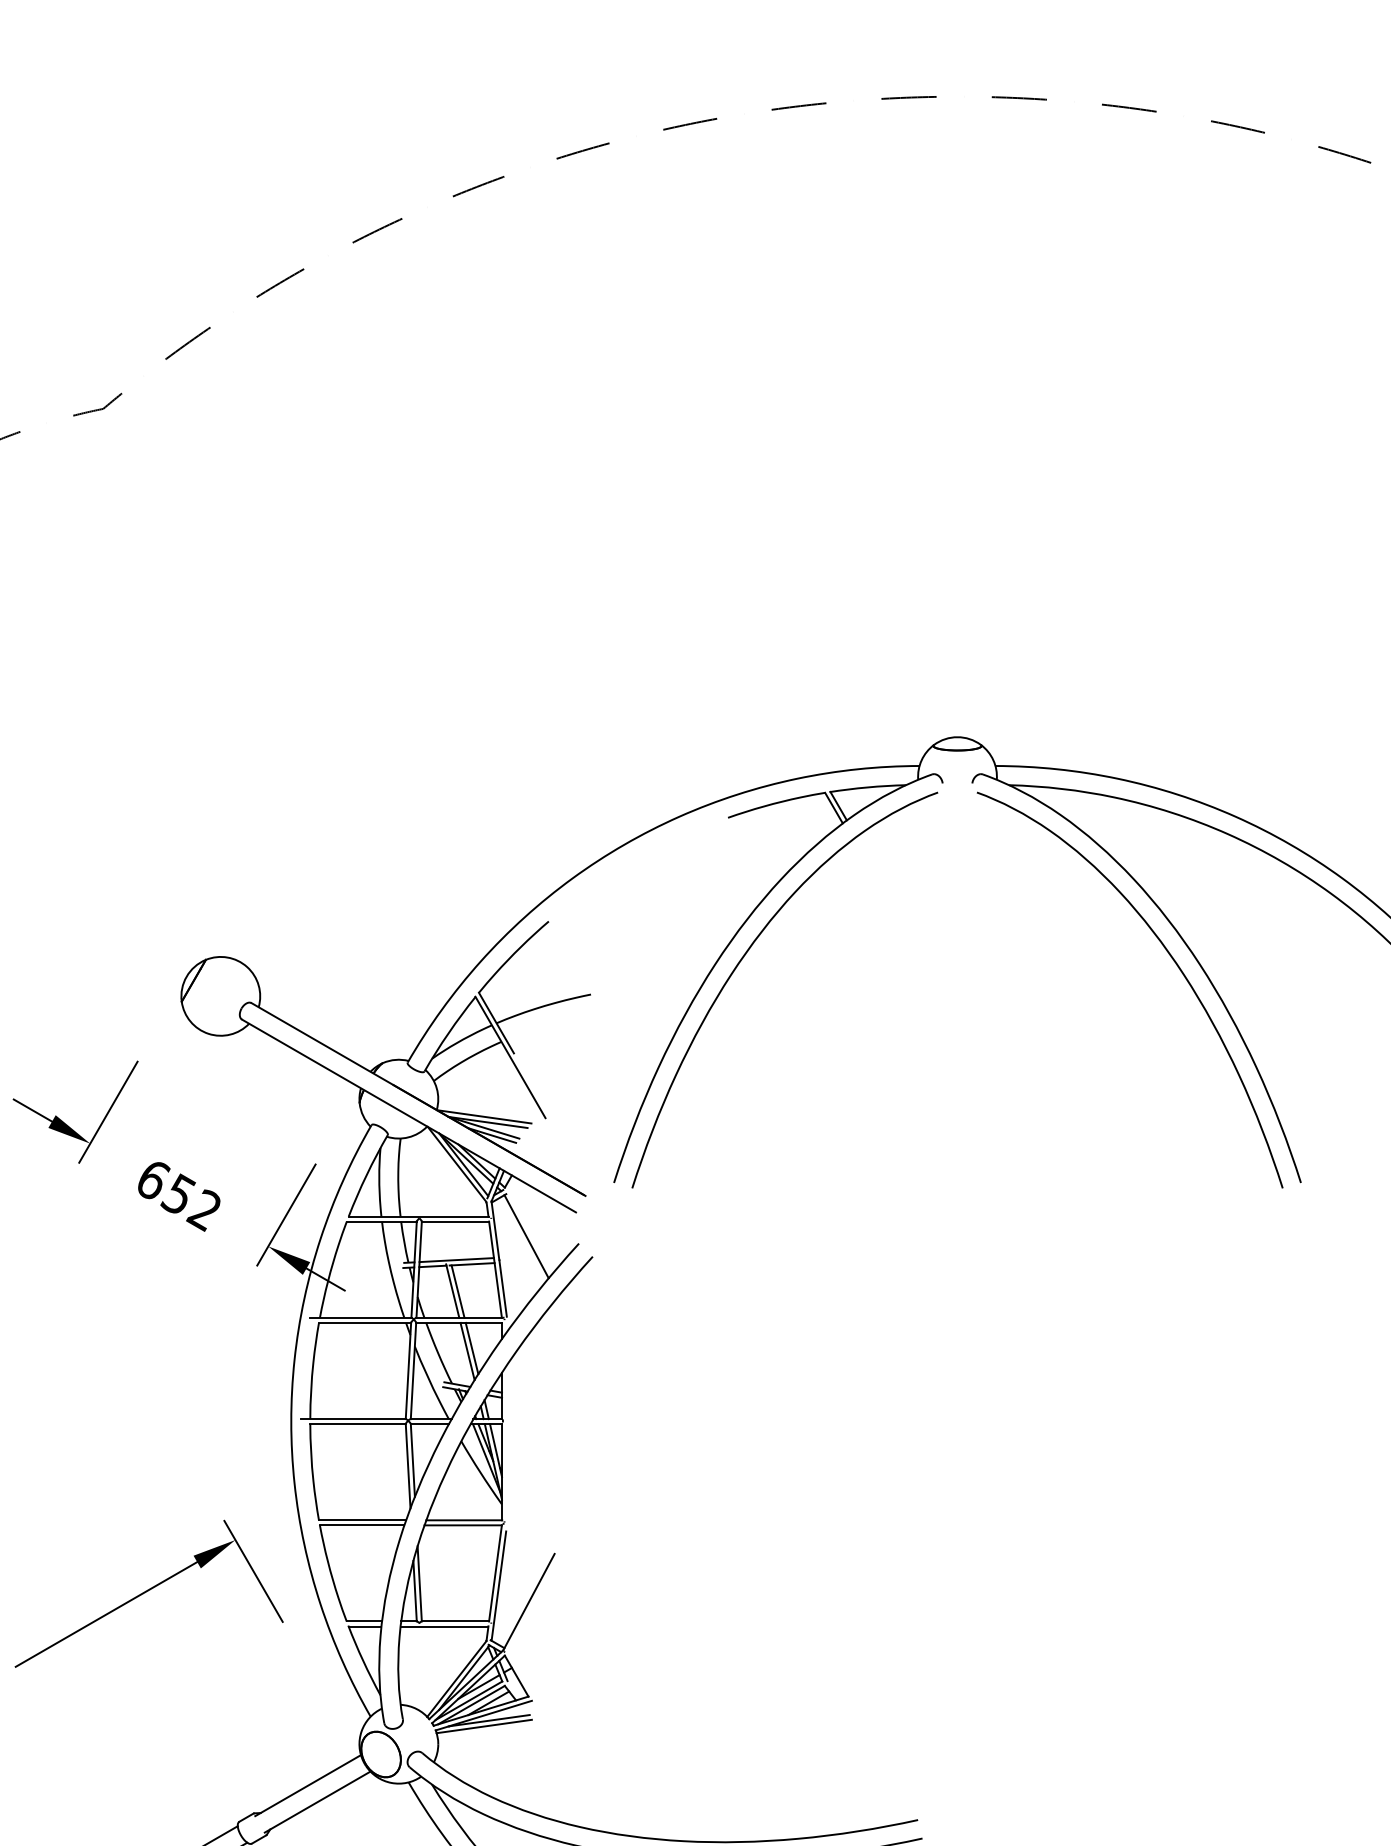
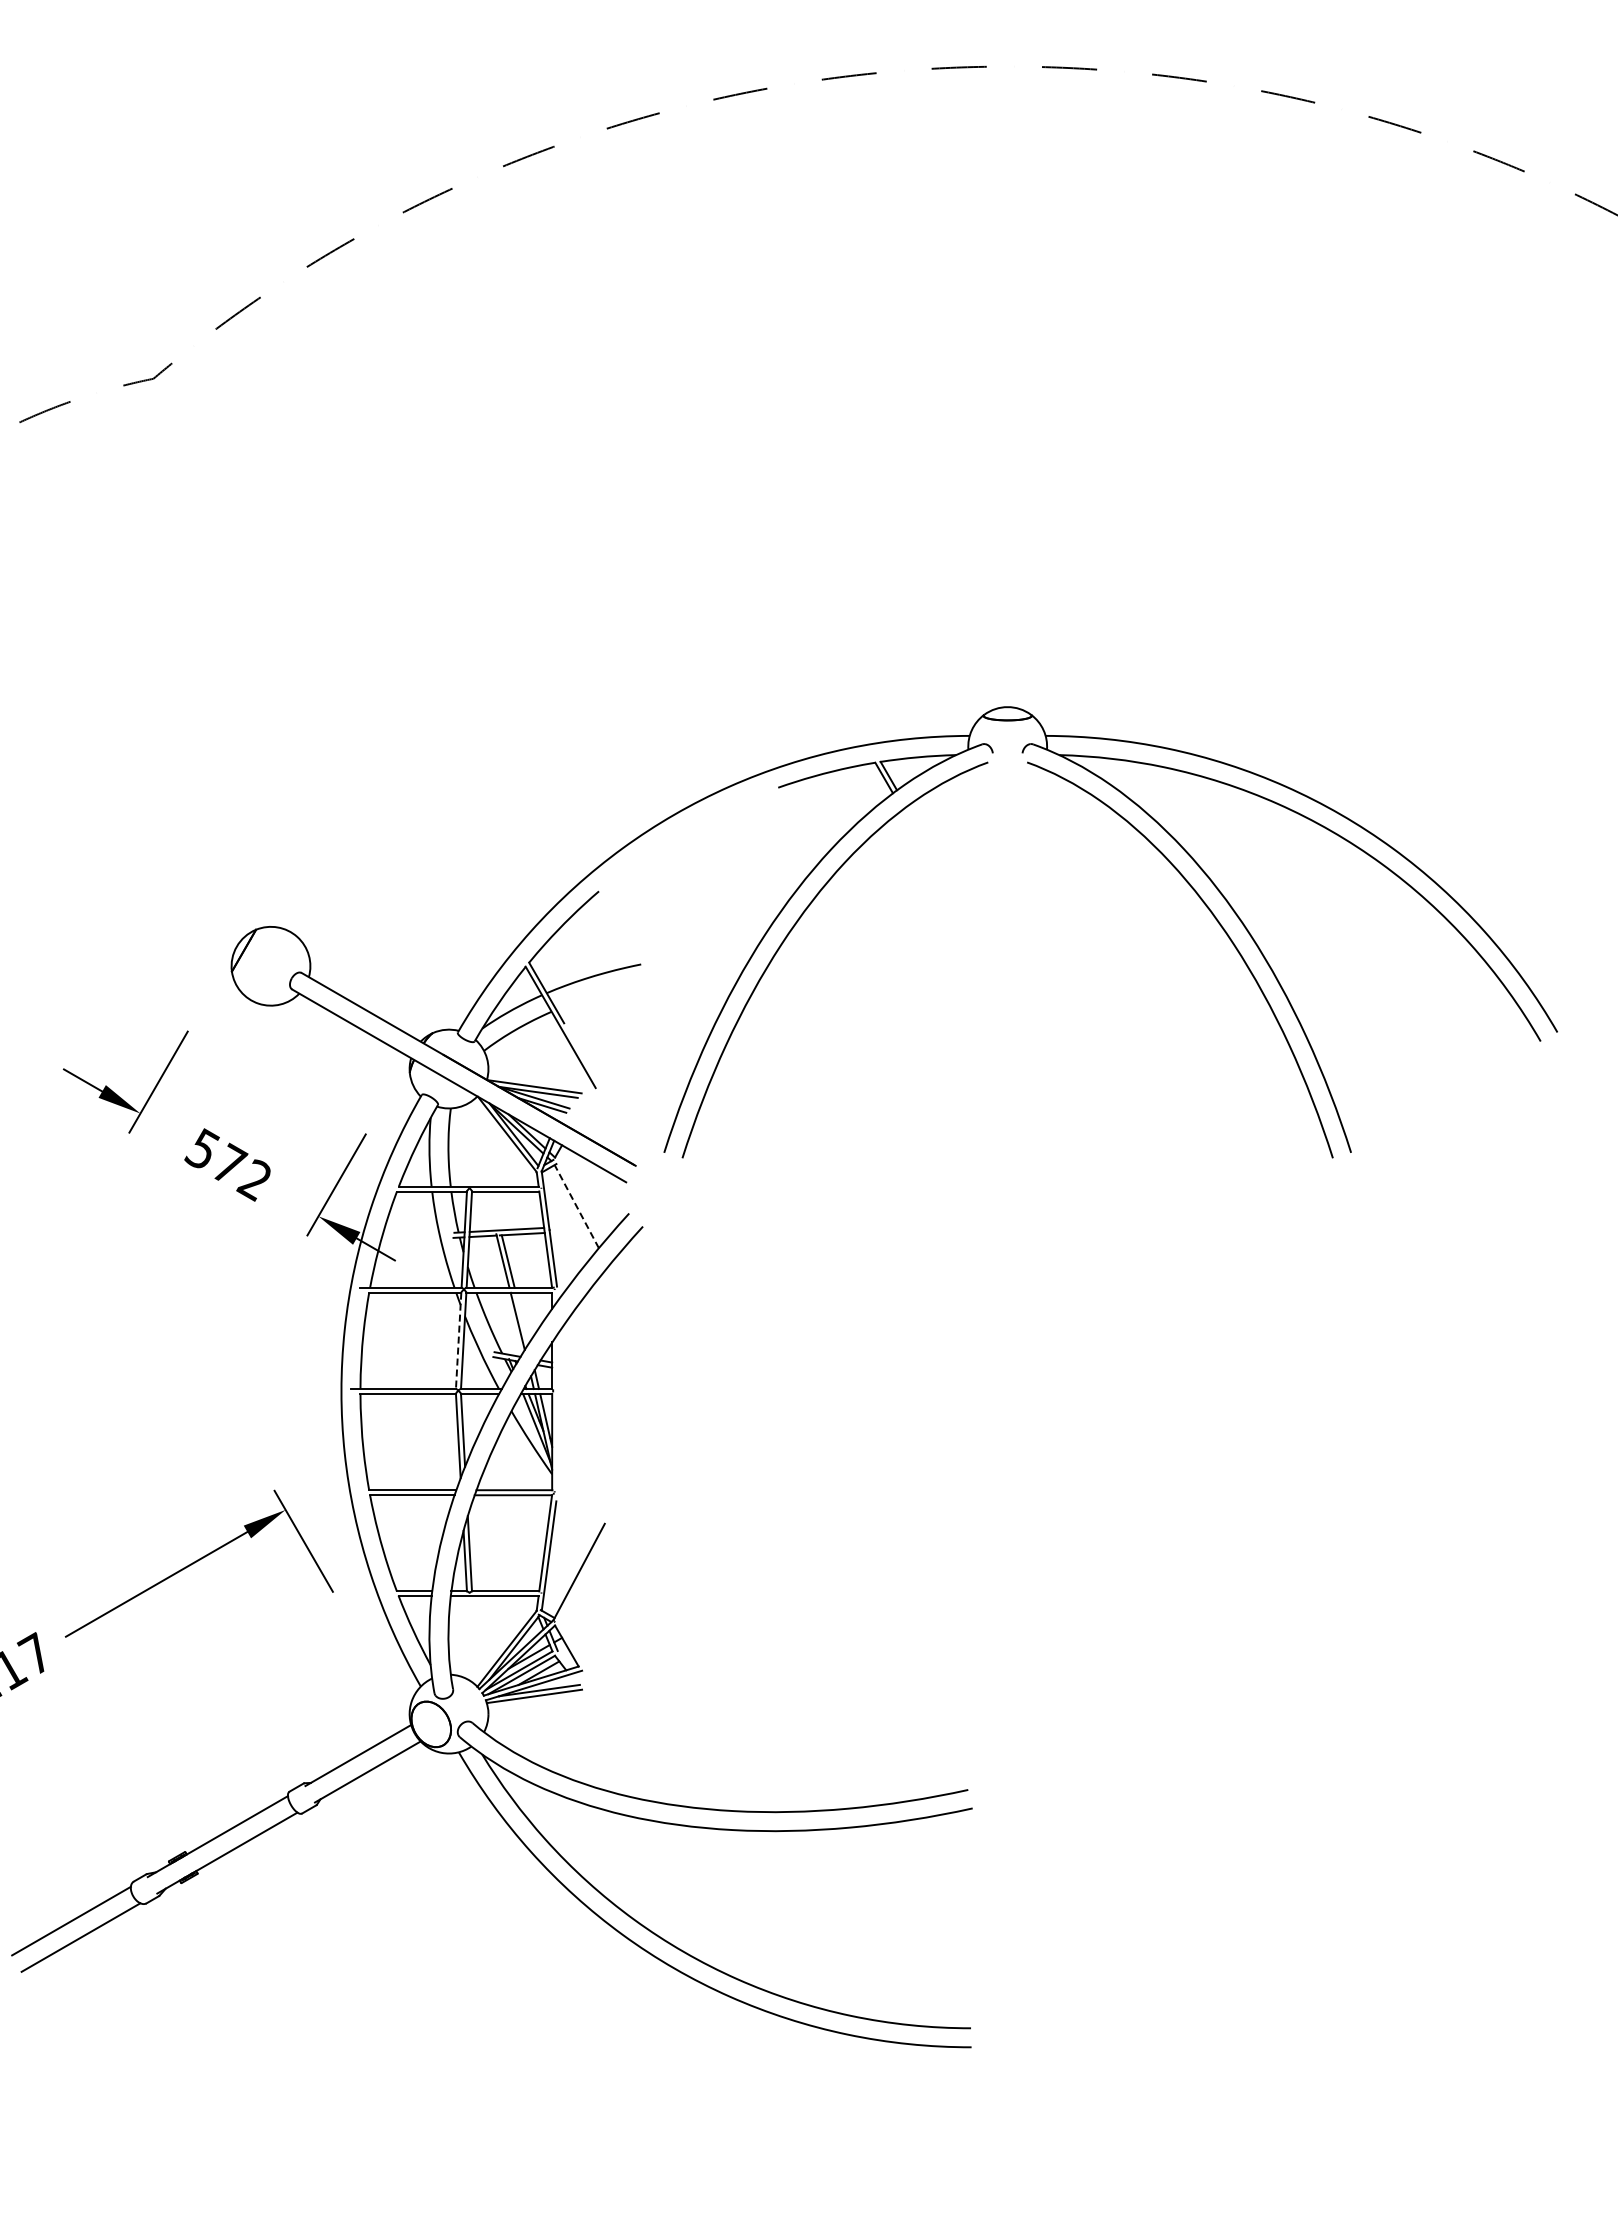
text: (166, 1185) -> (216, 1155), 652 -> 572
line: (526, 1236) -> (576, 1206), solid -> dashed
line: (471, 1348) -> (521, 1318), removed
line: (408, 1371) -> (458, 1341), solid -> dashed

